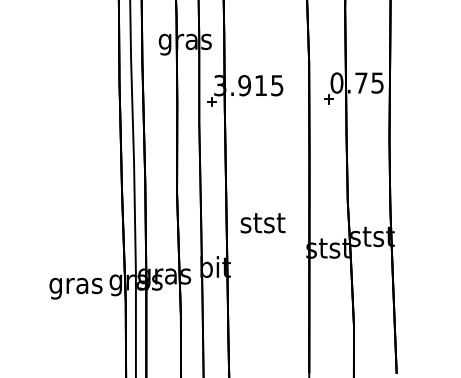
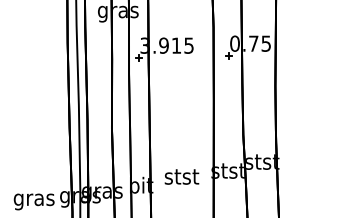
text: (262, 223) -> (181, 177), moved

